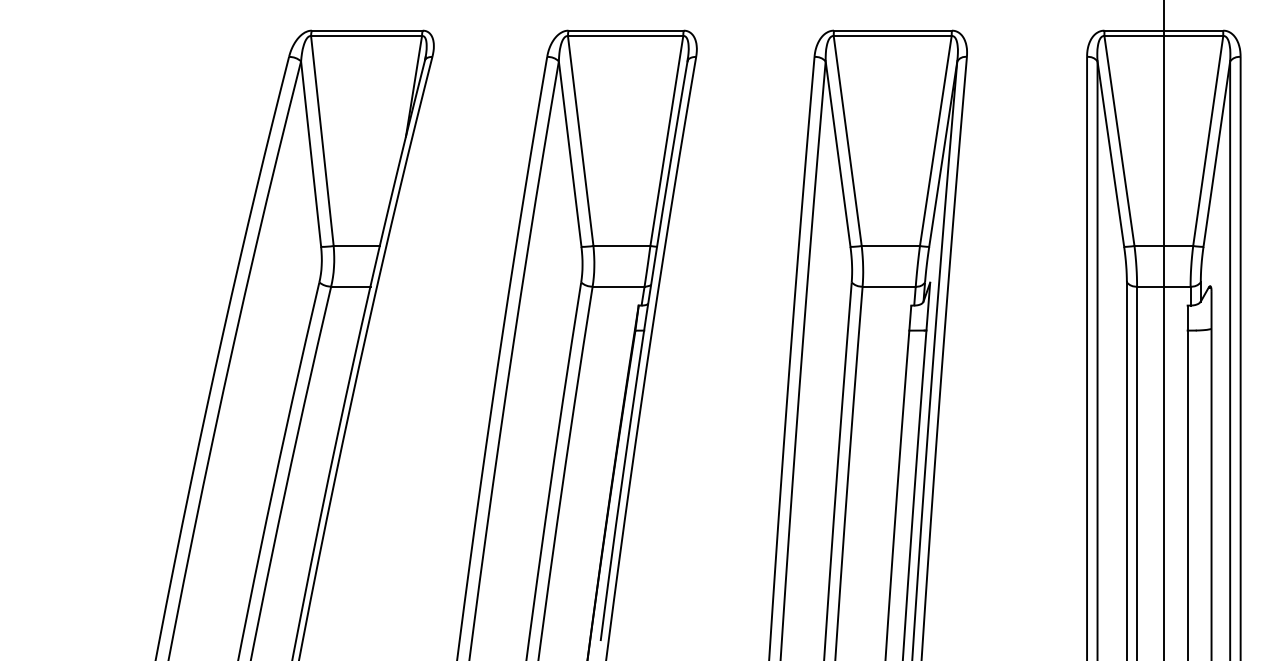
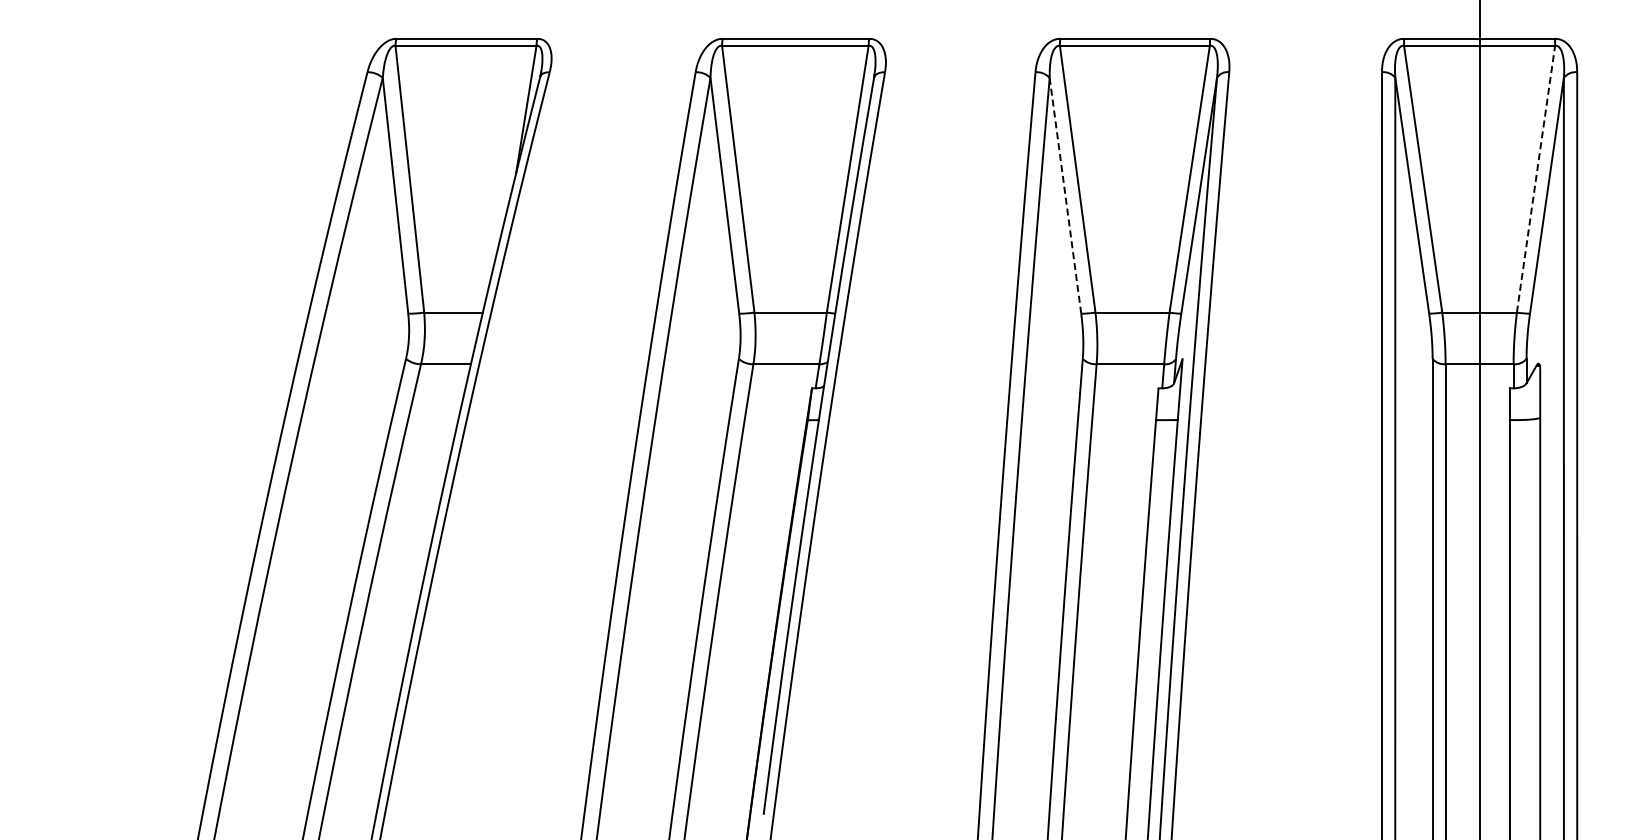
line: (1208, 141) -> (1536, 179), solid -> dashed
line: (838, 153) -> (1065, 195), solid -> dashed

